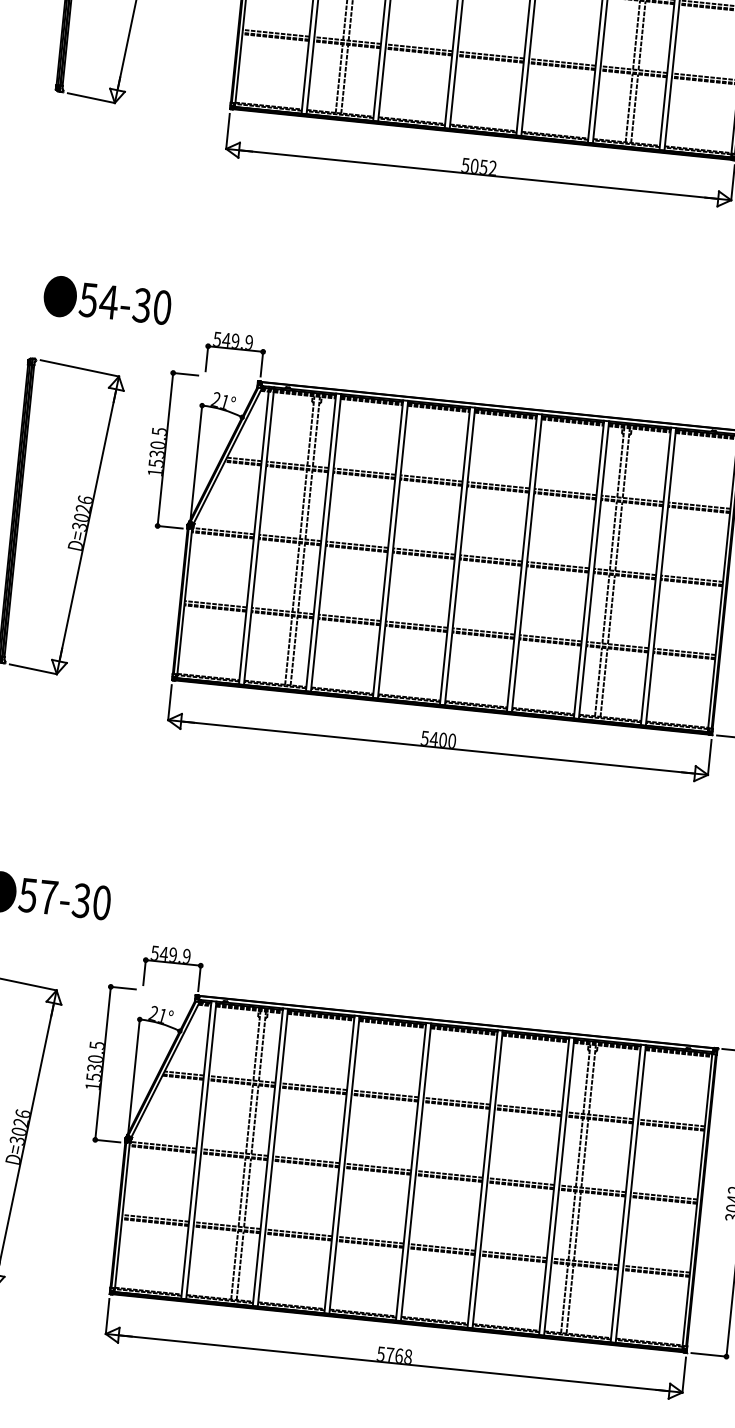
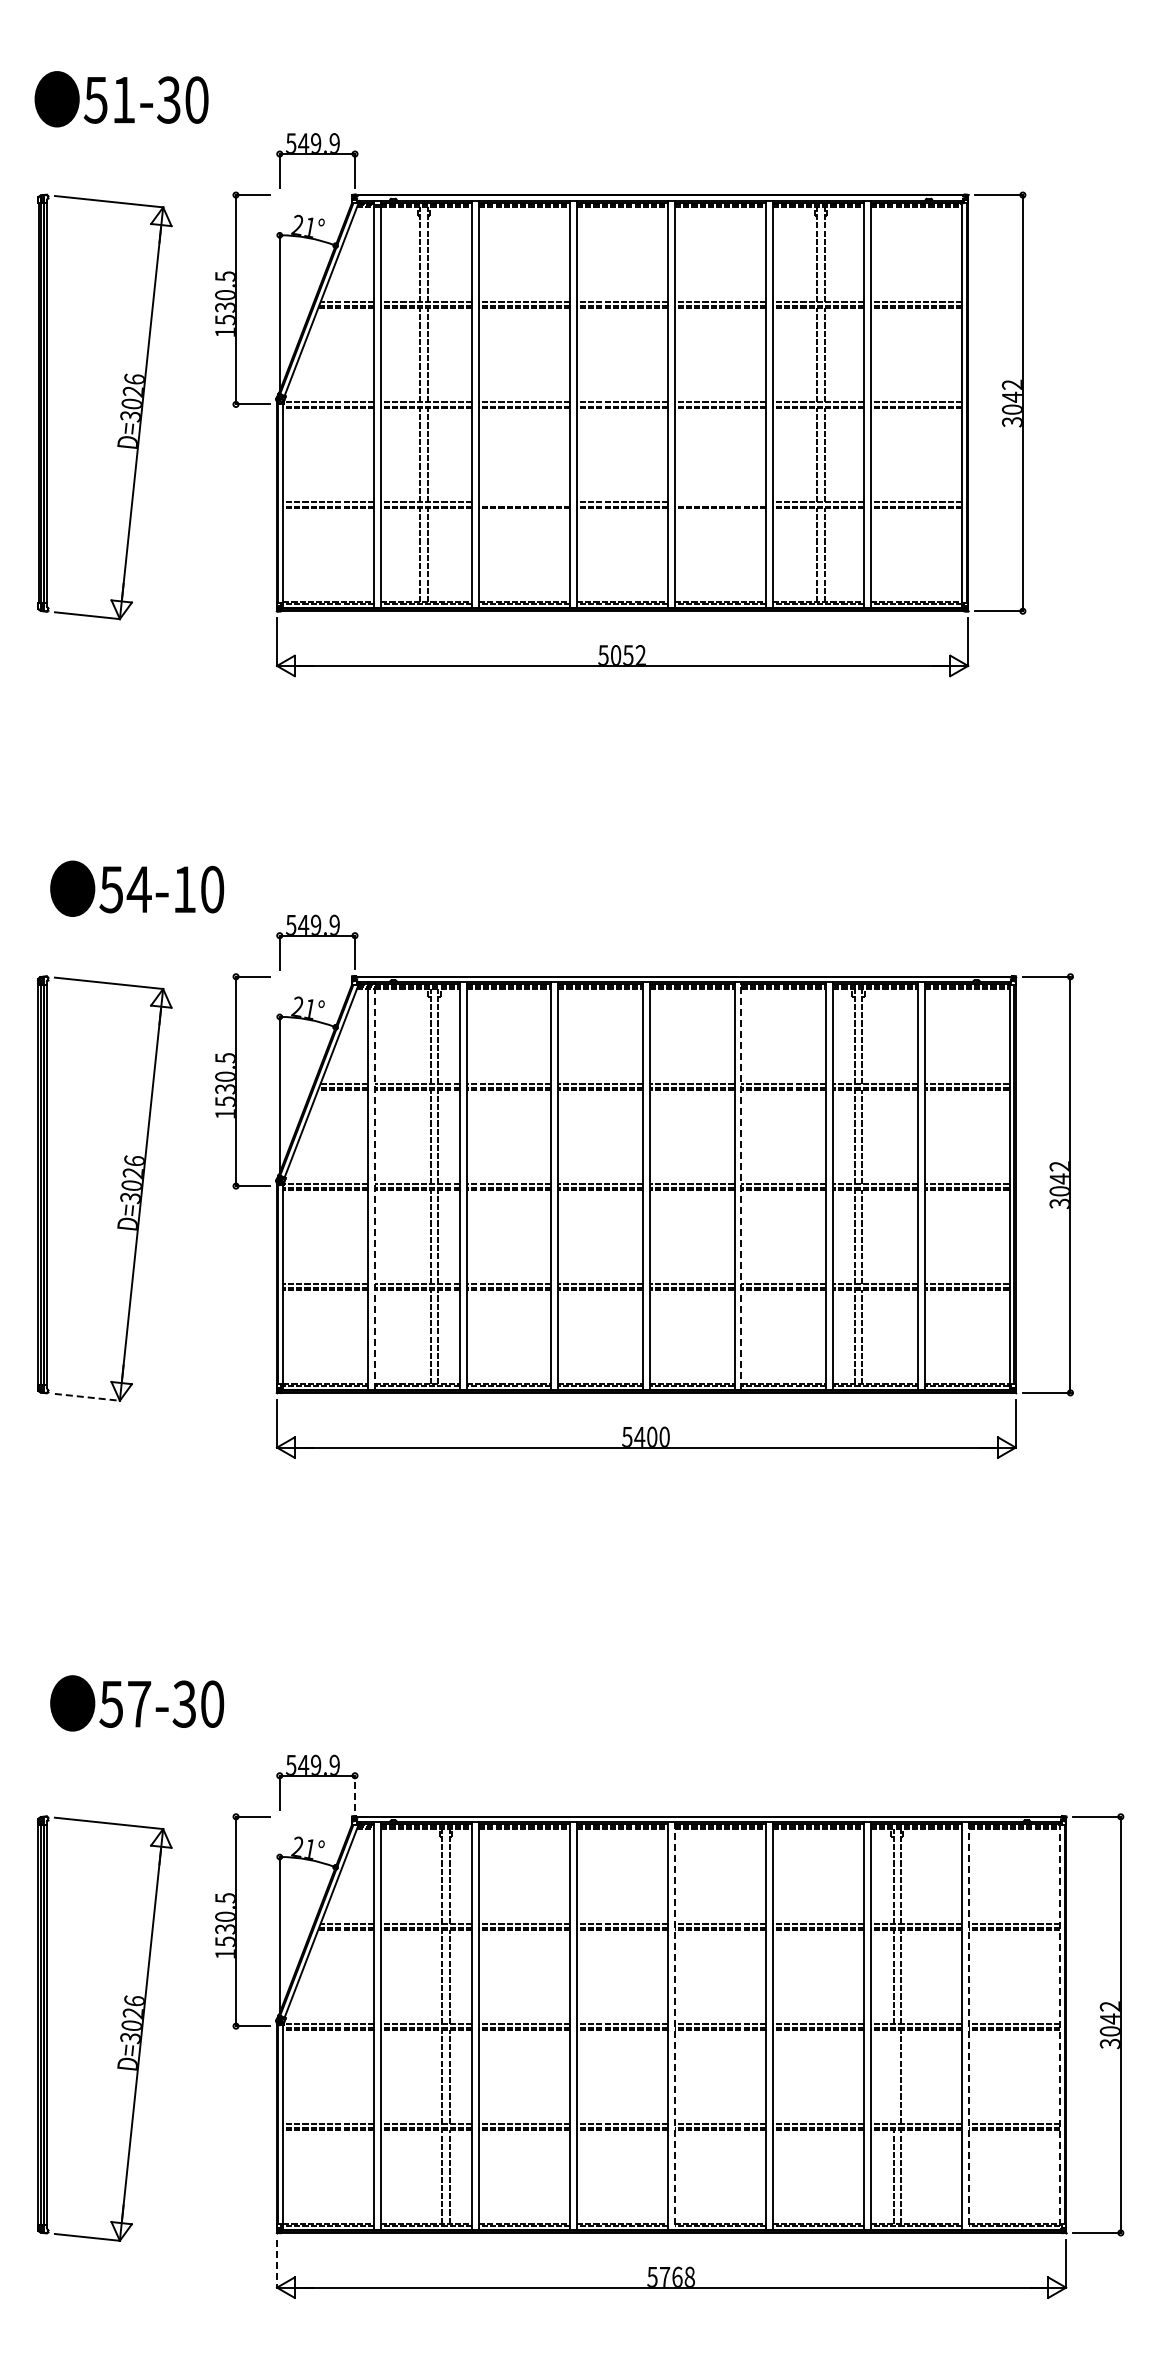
line: (419, 47) -> (524, 502), removed
line: (562, 62) -> (720, 502), removed
text: (141, 305) -> (183, 889), 54-30 -> 54-10
line: (258, 535) -> (374, 1185), solid -> dashed
line: (527, 563) -> (741, 1185), solid -> dashed
line: (33, 669) -> (87, 1397), solid -> dashed
line: (199, 977) -> (355, 1792), solid -> dashed
line: (415, 1171) -> (674, 2025), solid -> dashed
line: (630, 1193) -> (968, 2025), solid -> dashed
line: (696, 1201) -> (1059, 2026), solid -> dashed
line: (571, 1226) -> (893, 2077), removed
line: (107, 1317) -> (277, 2264), solid -> dashed

